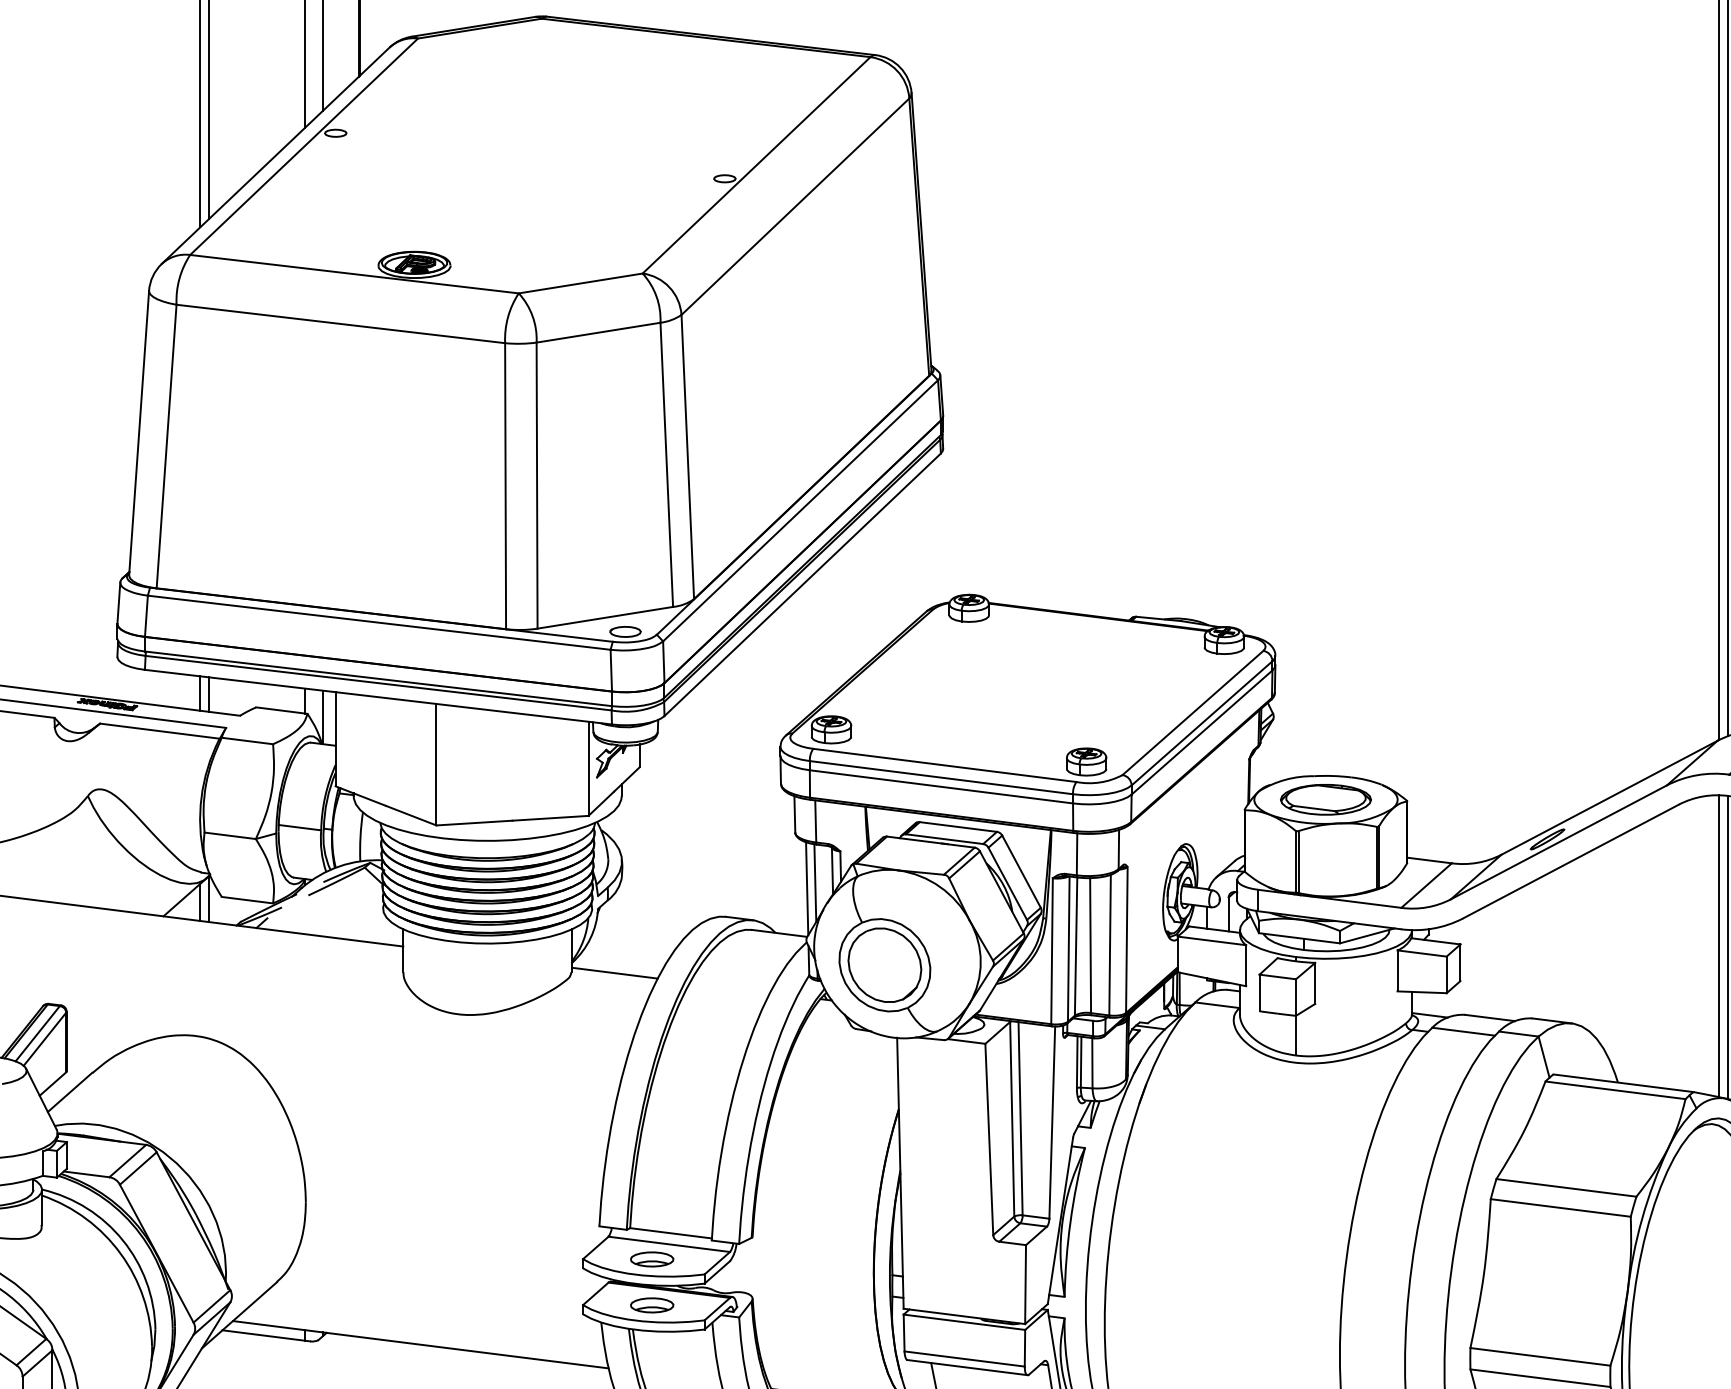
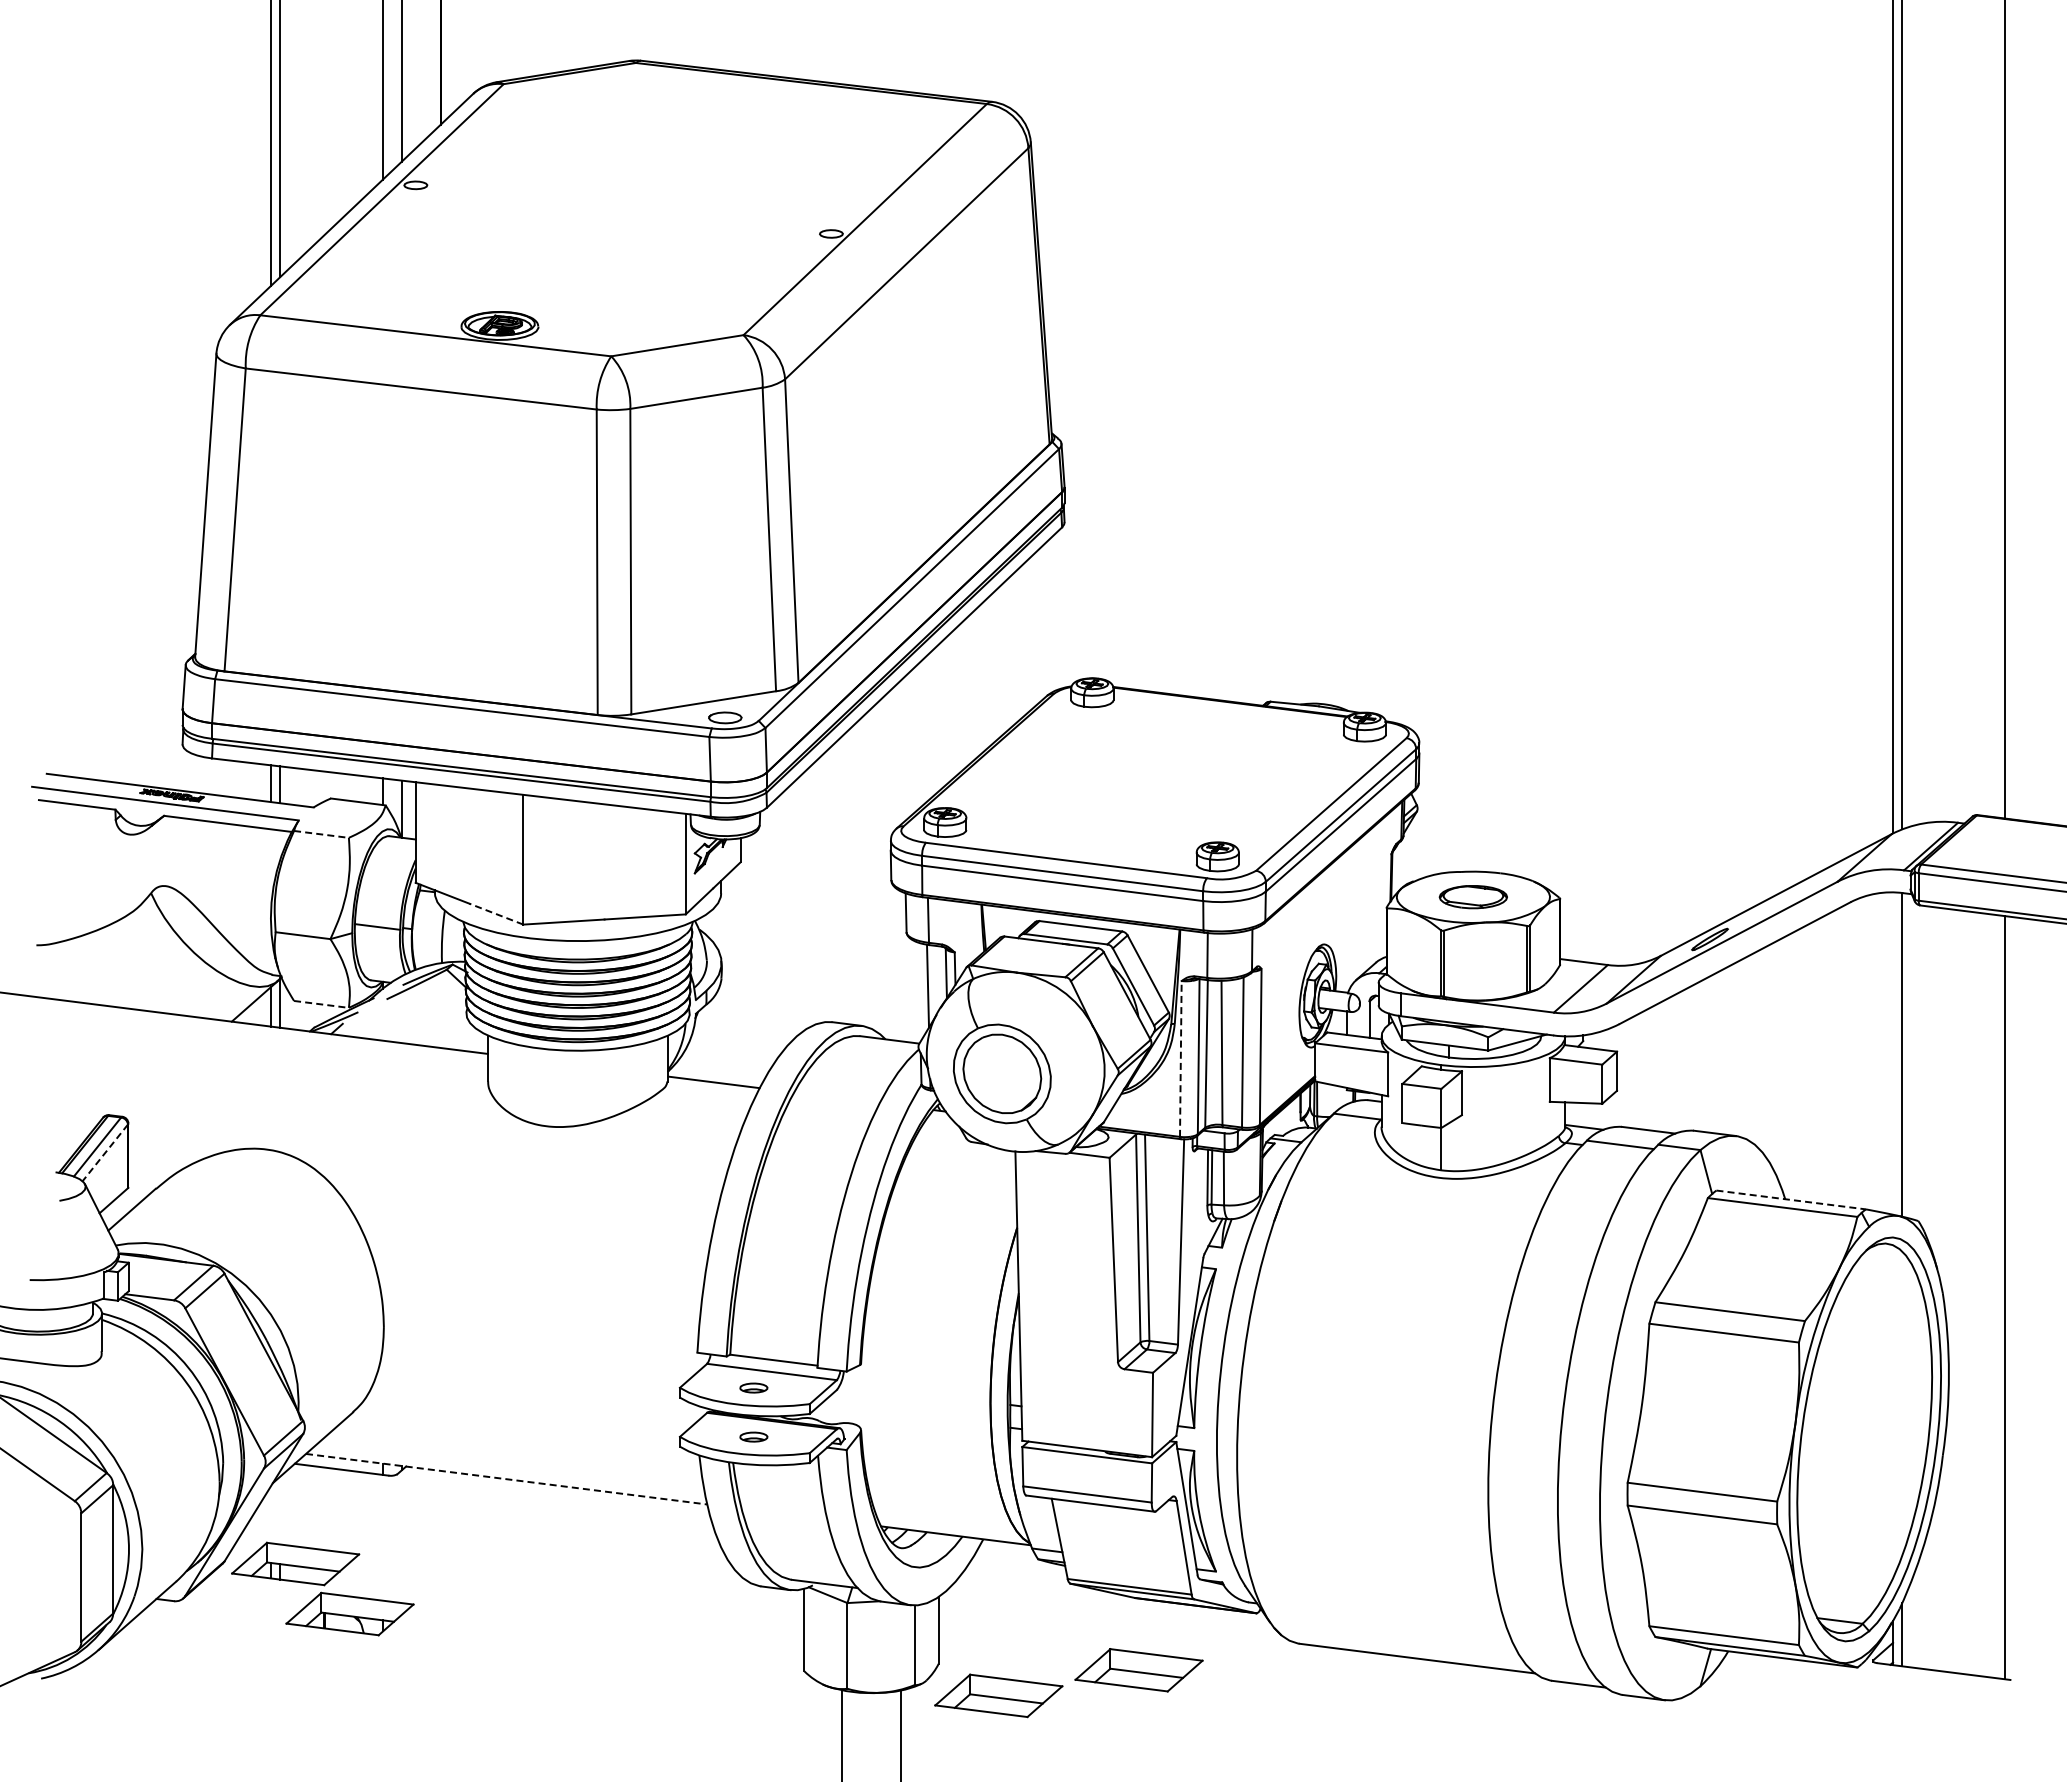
line: (247, 741) -> (321, 834), solid -> dashed
part: (1326, 799) -> (1473, 896), size x0.7
line: (411, 815) -> (496, 914), solid -> dashed
line: (807, 888) -> (919, 991), removed
line: (247, 900) -> (321, 1004), solid -> dashed
line: (1719, 946) -> (1893, 1053), removed
line: (1051, 950) -> (1180, 1058), solid -> dashed
line: (44, 1039) -> (104, 1153), solid -> dashed
line: (1623, 1083) -> (1791, 1200), solid -> dashed
part: (651, 1258) -> (753, 1387), size x0.6
part: (651, 1304) -> (753, 1436), size x0.6
line: (421, 1345) -> (507, 1479), solid -> dashed

